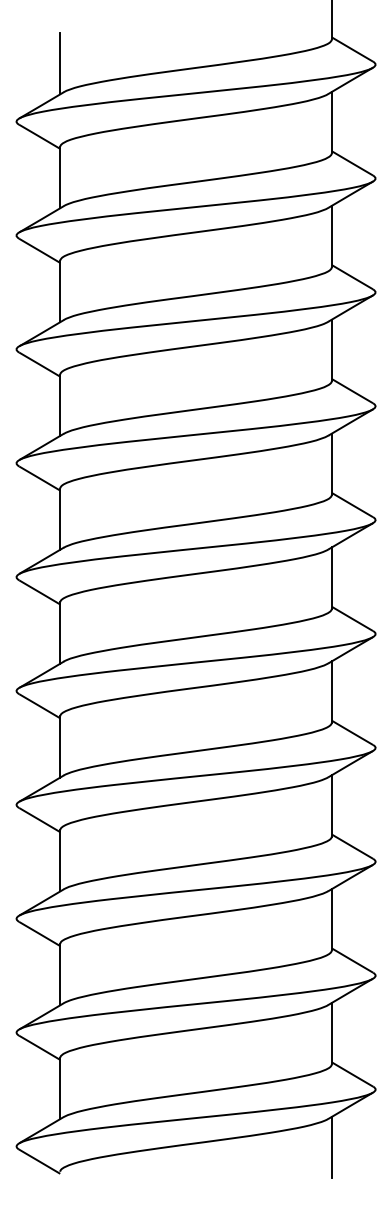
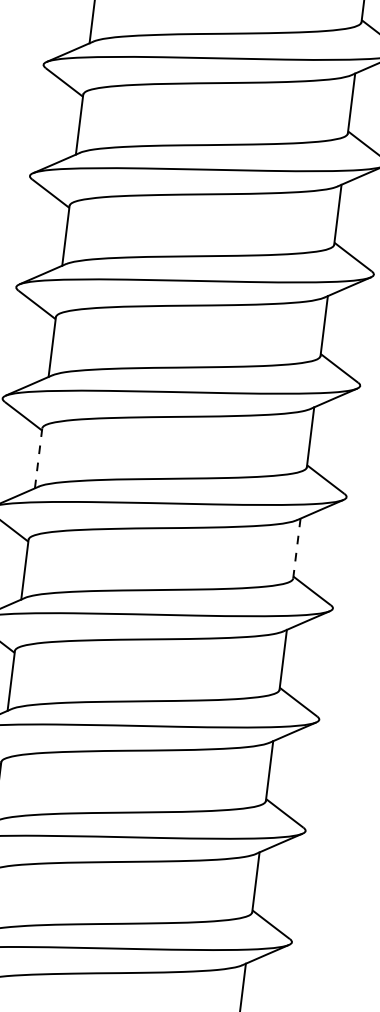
line: (60, 633) -> (38, 458), solid -> dashed
line: (331, 692) -> (296, 548), solid -> dashed

